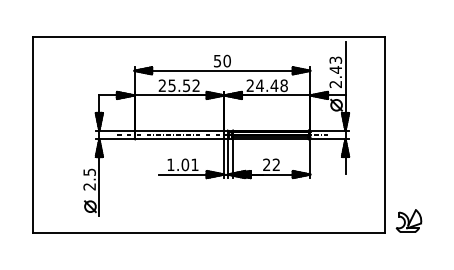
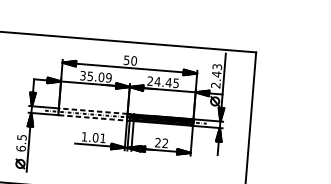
text: (178, 85) -> (95, 76), 25.52 -> 35.09
text: (283, 85) -> (175, 83), 24.48 -> 24.45
line: (179, 130) -> (93, 111), solid -> dashed
line: (179, 139) -> (92, 118), solid -> dashed
text: (89, 186) -> (20, 148), 2.5 -> 6.5

